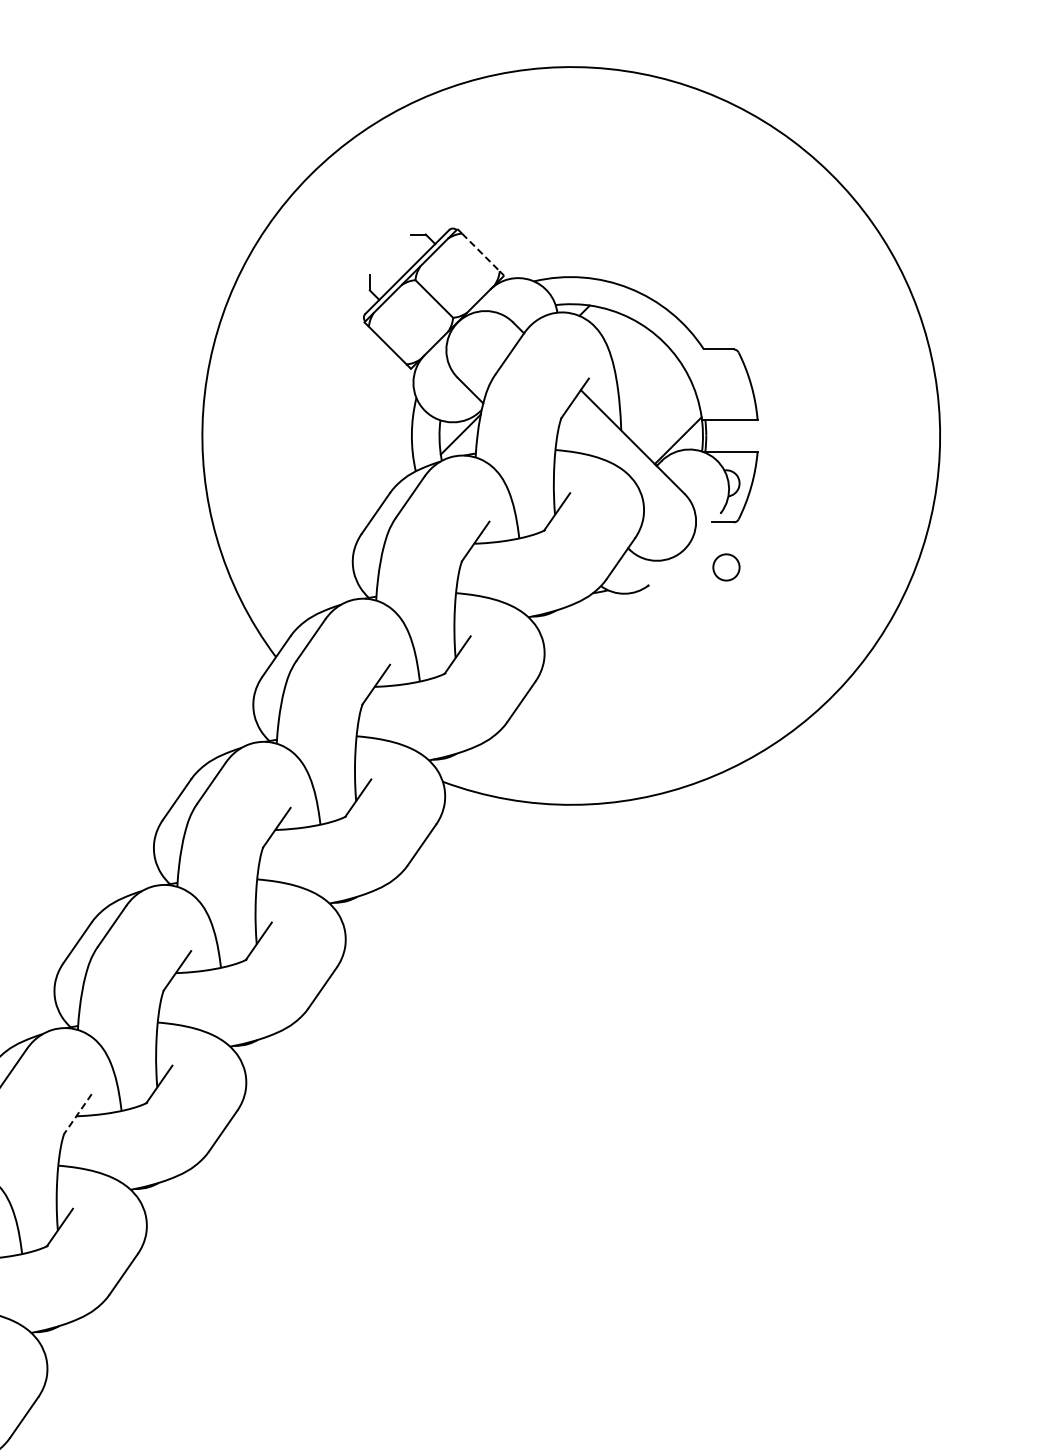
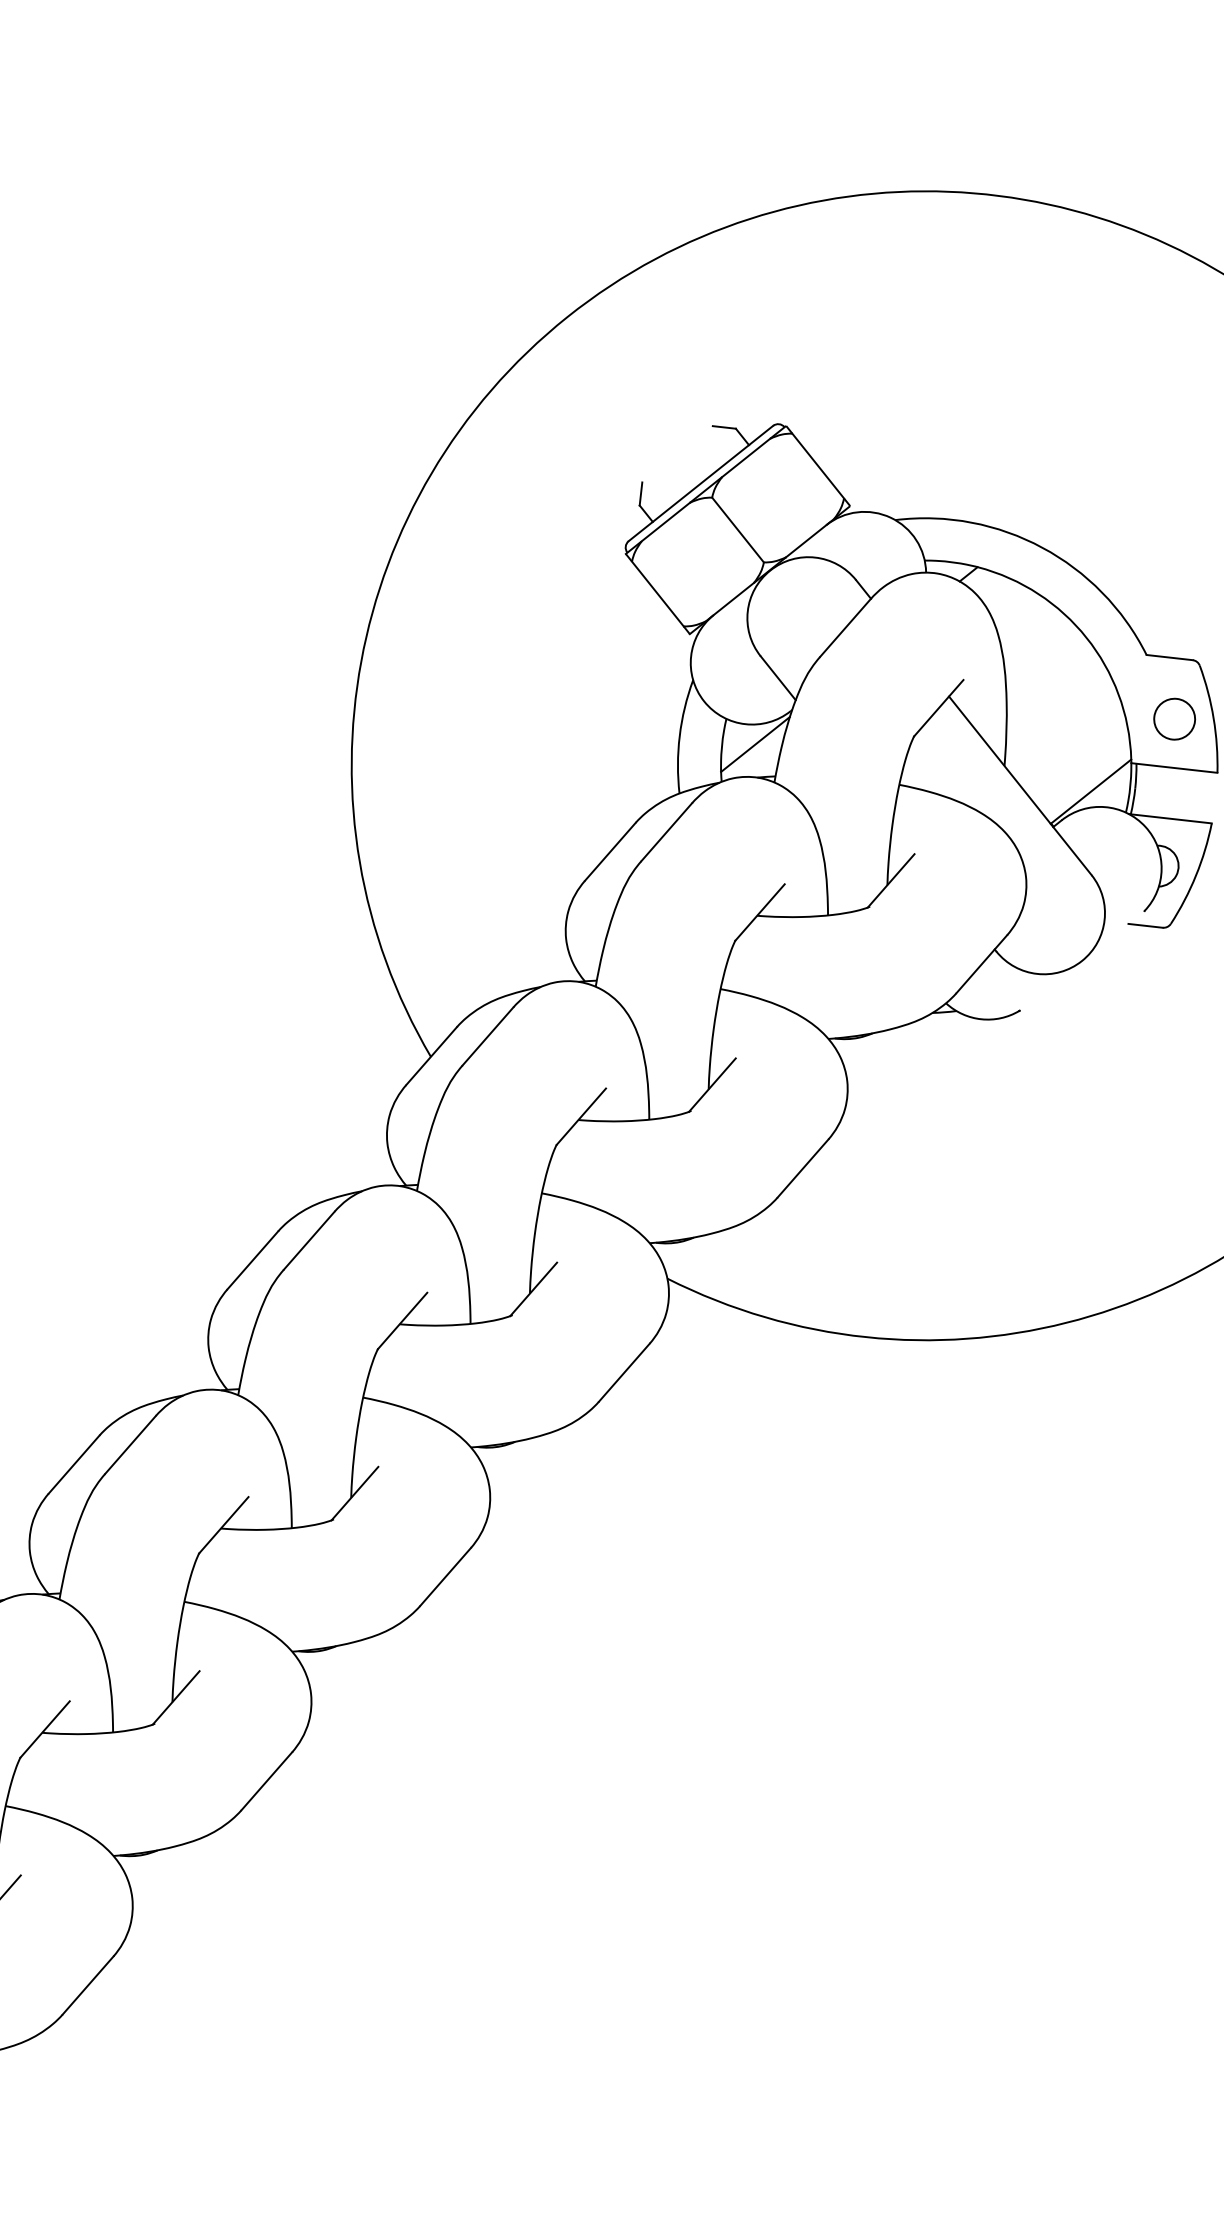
line: (480, 252) -> (817, 466), dashed -> solid
circle: (726, 567) -> (1174, 719), moved
line: (77, 1114) -> (44, 1730), dashed -> solid

